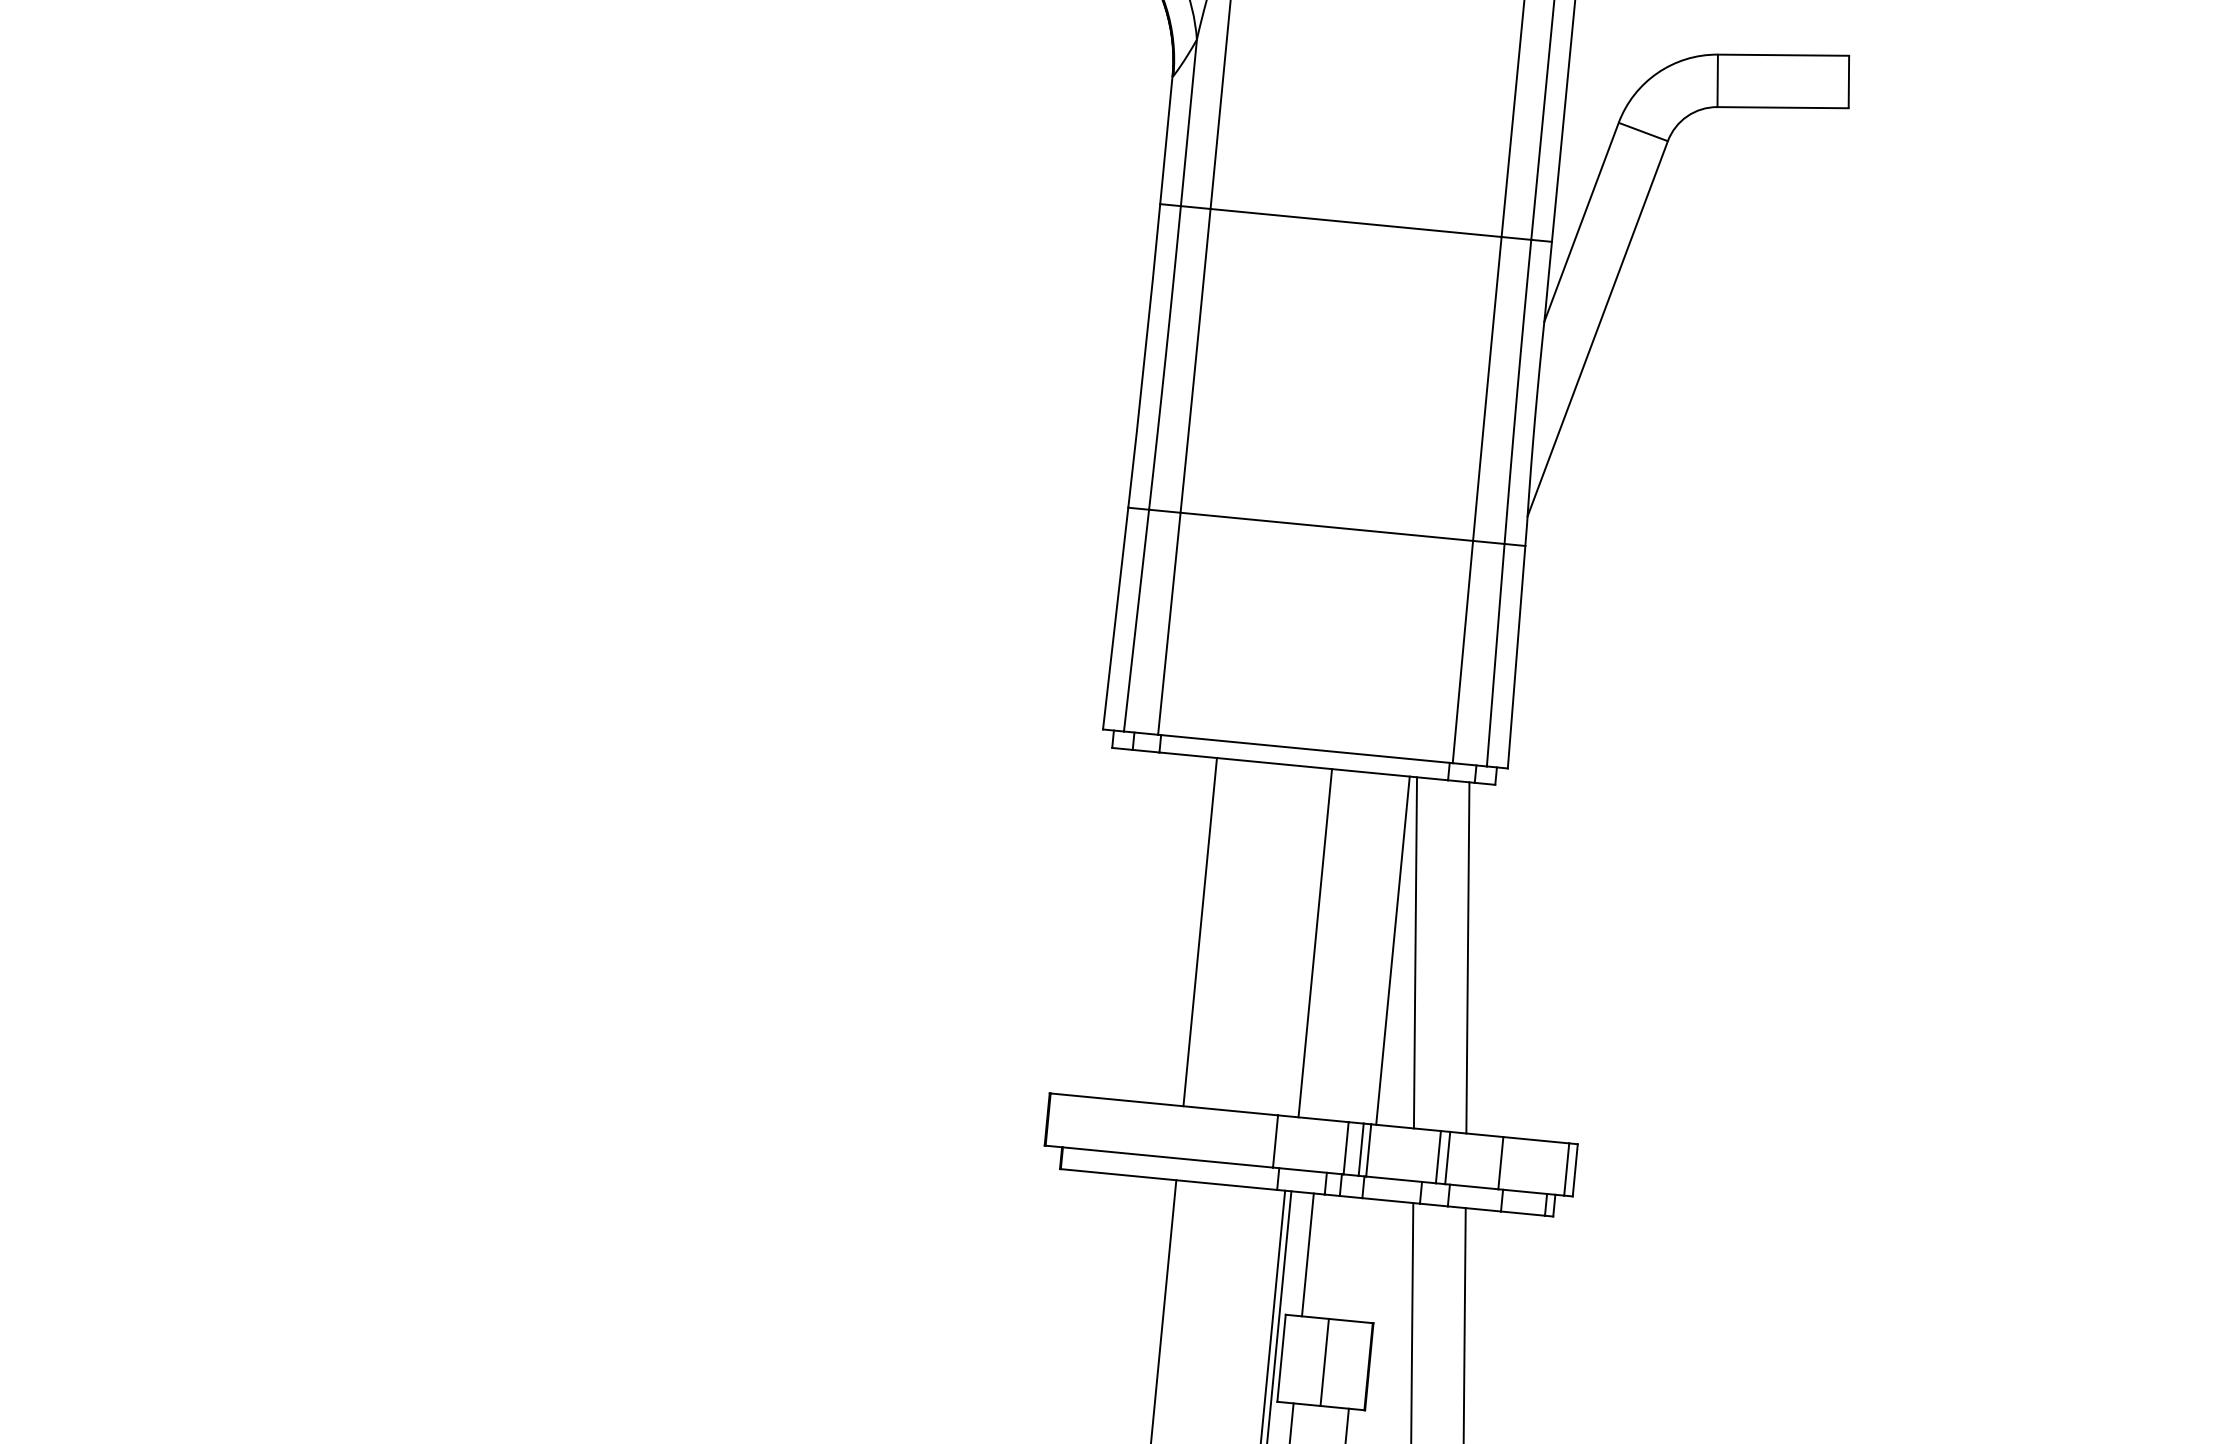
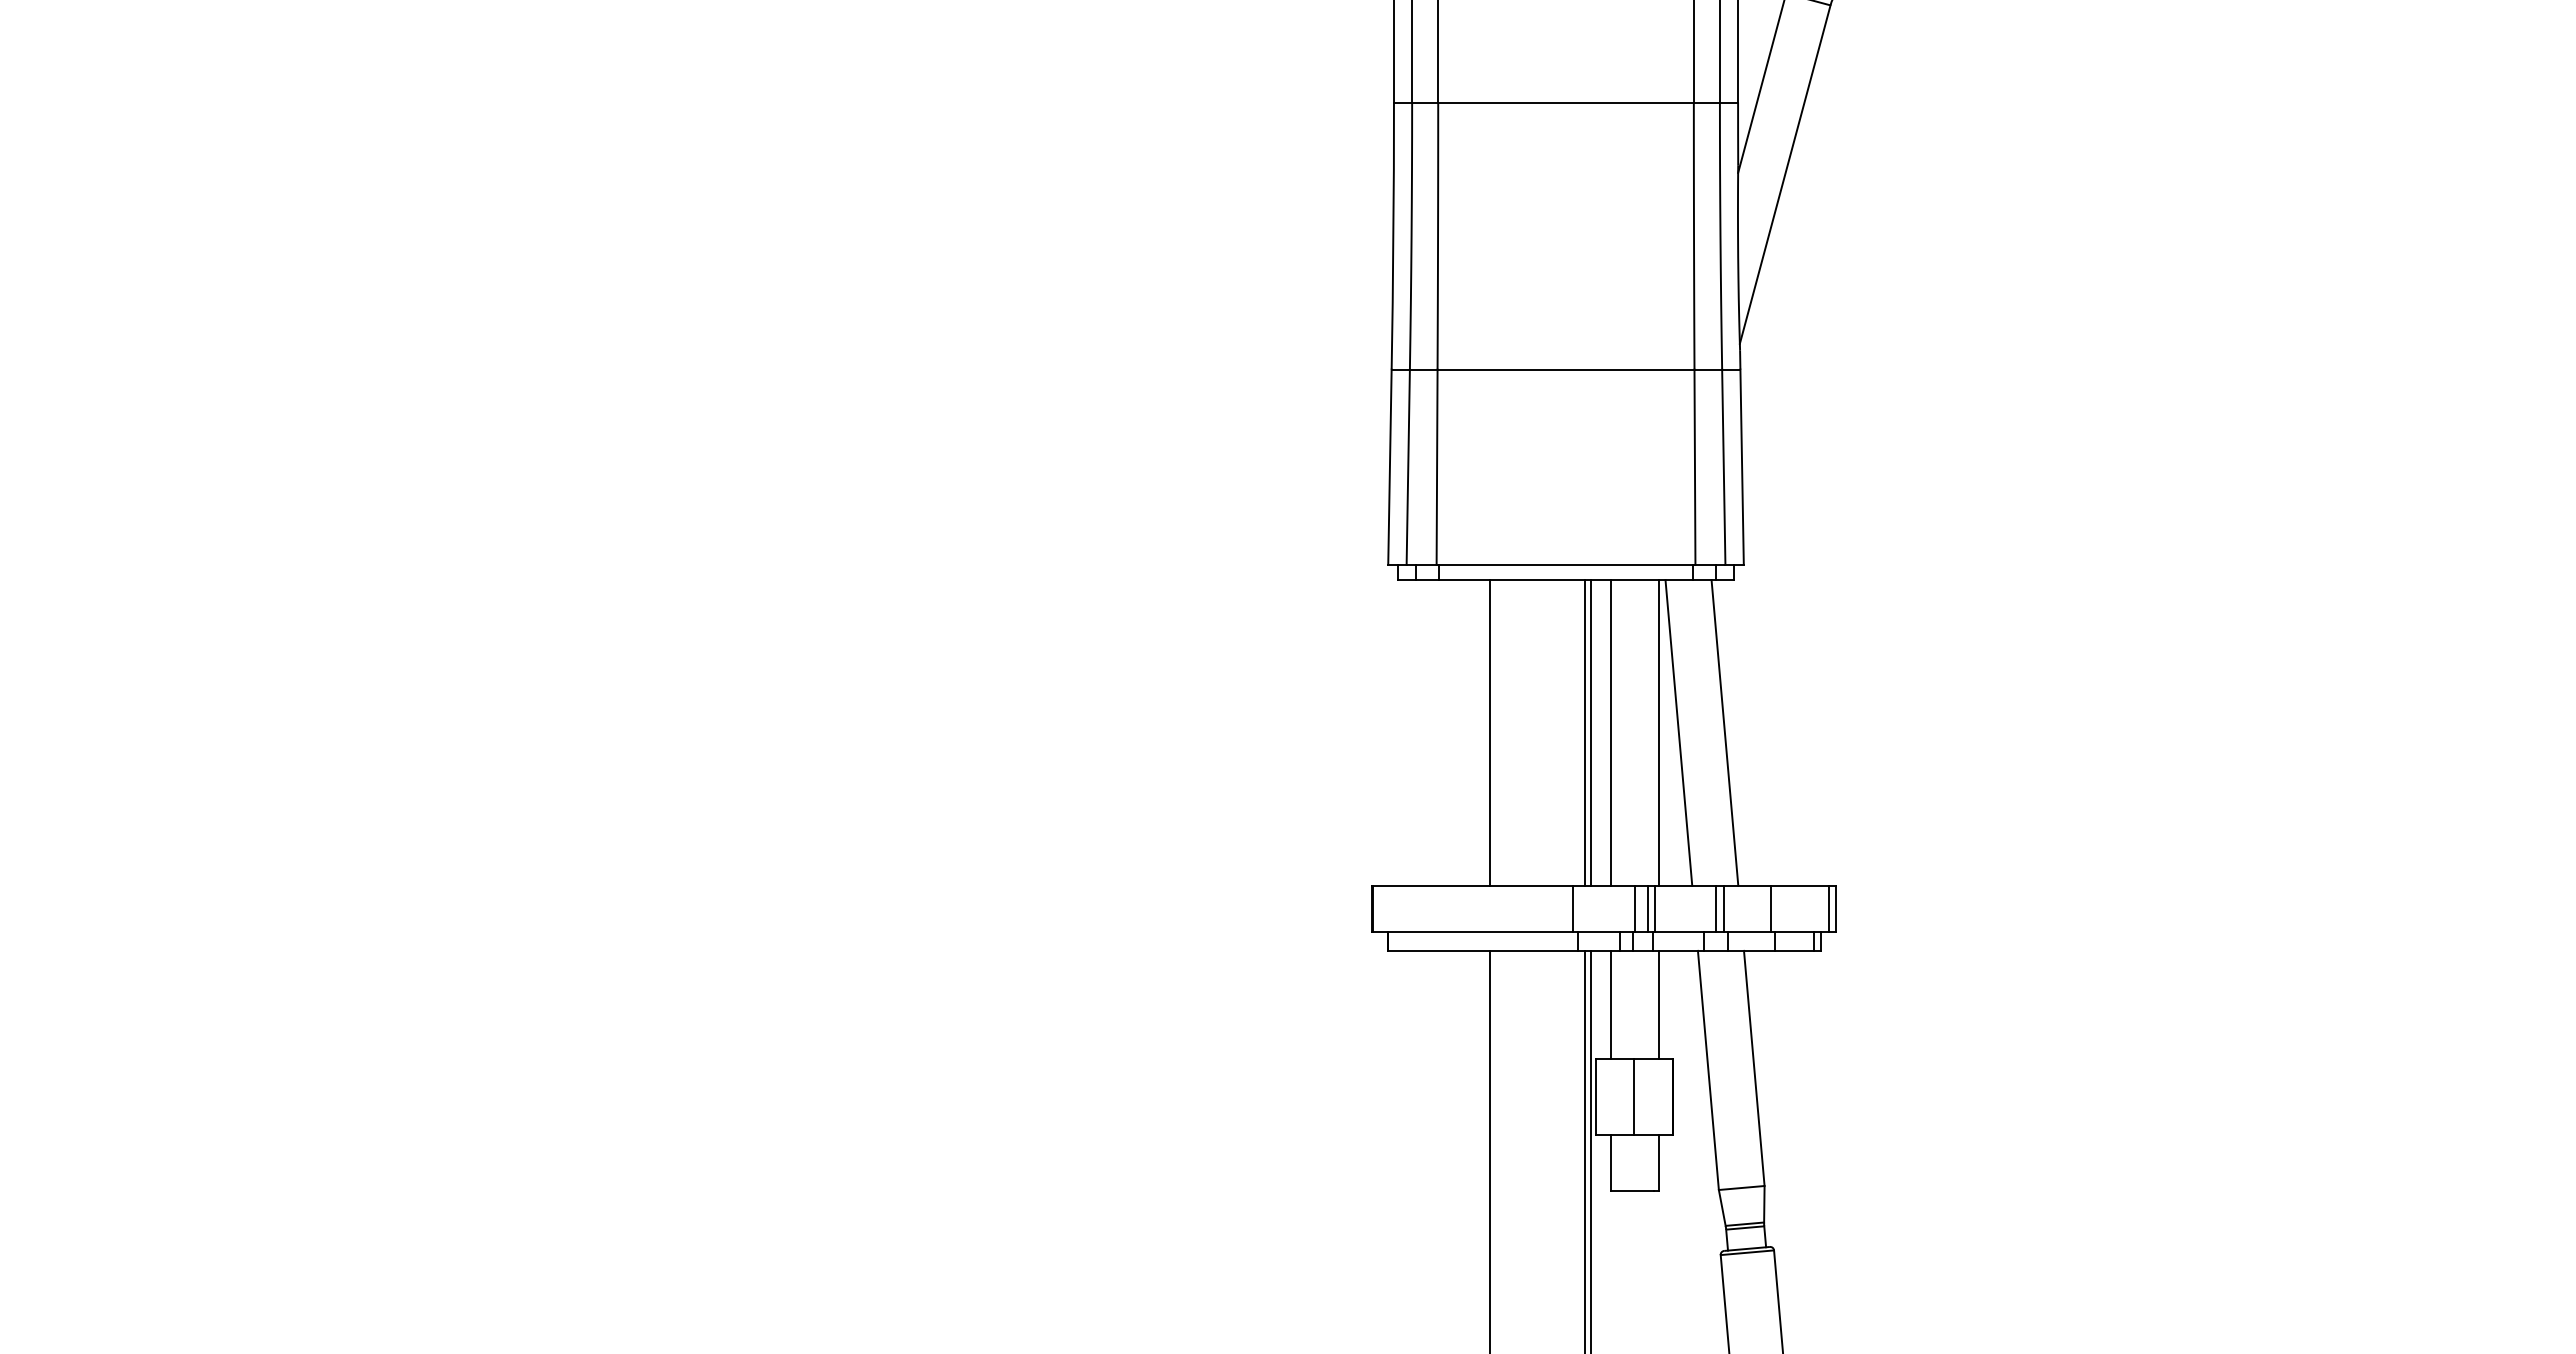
line: (1309, 942) -> (1585, 732), added
line: (1337, 944) -> (1610, 732), added
line: (1363, 1259) -> (1659, 1004), added

